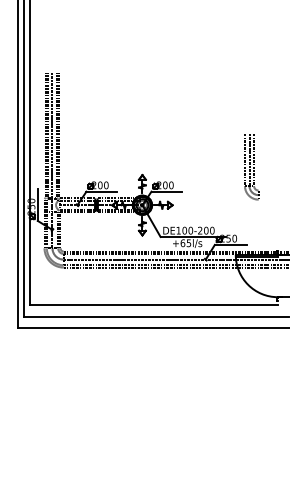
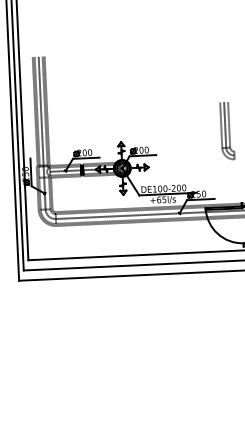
part: (251, 167) -> (227, 131), moved

